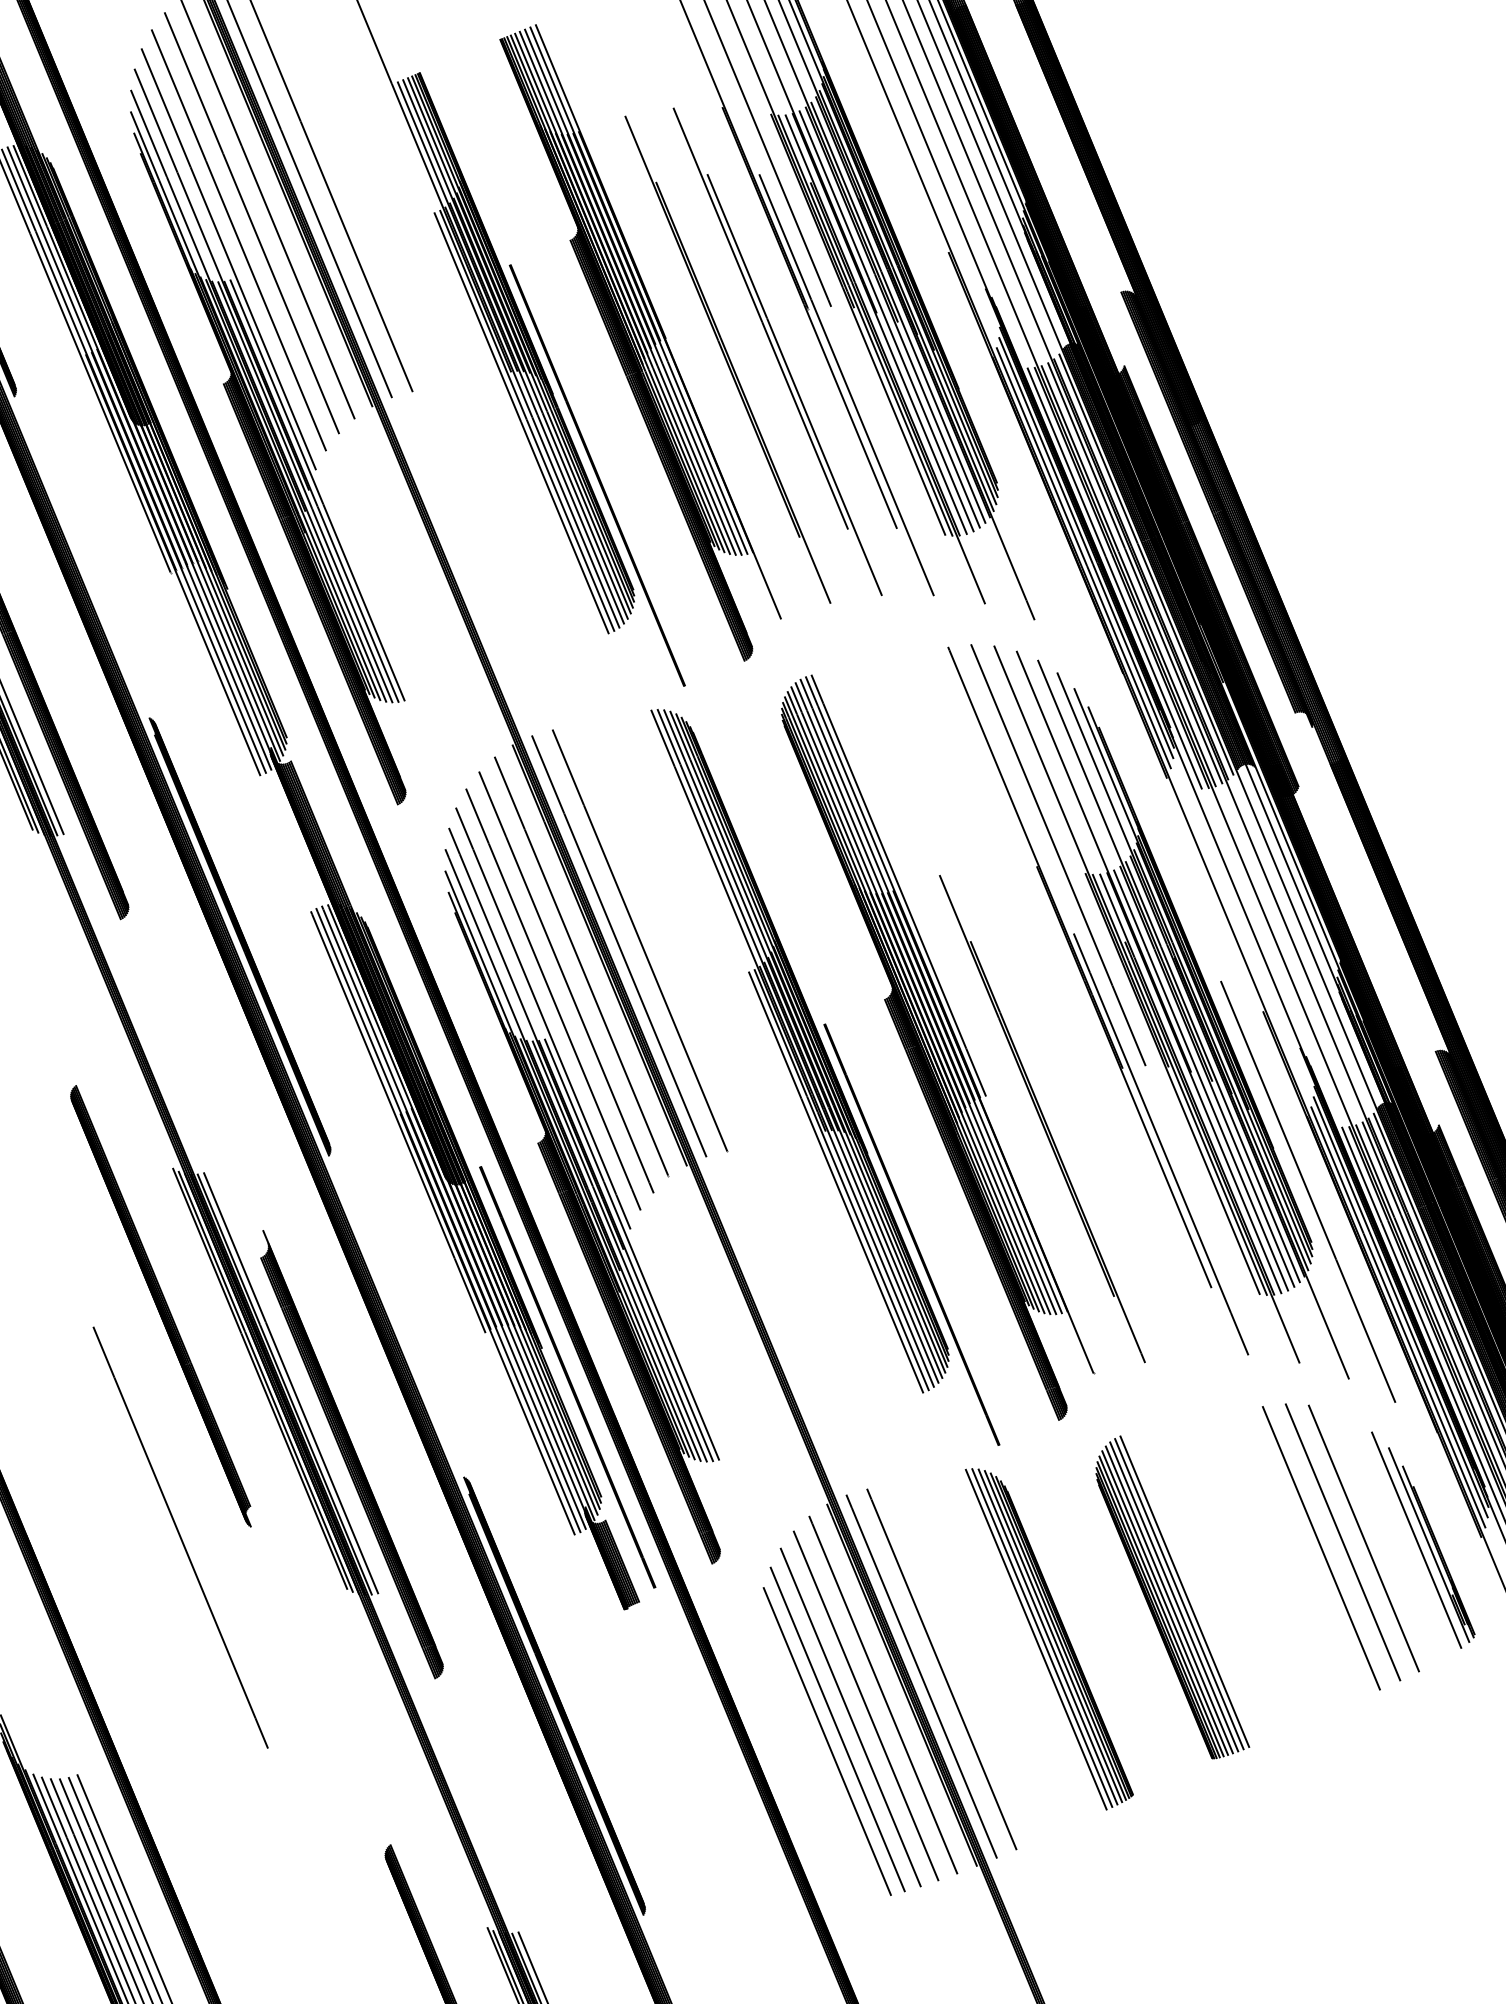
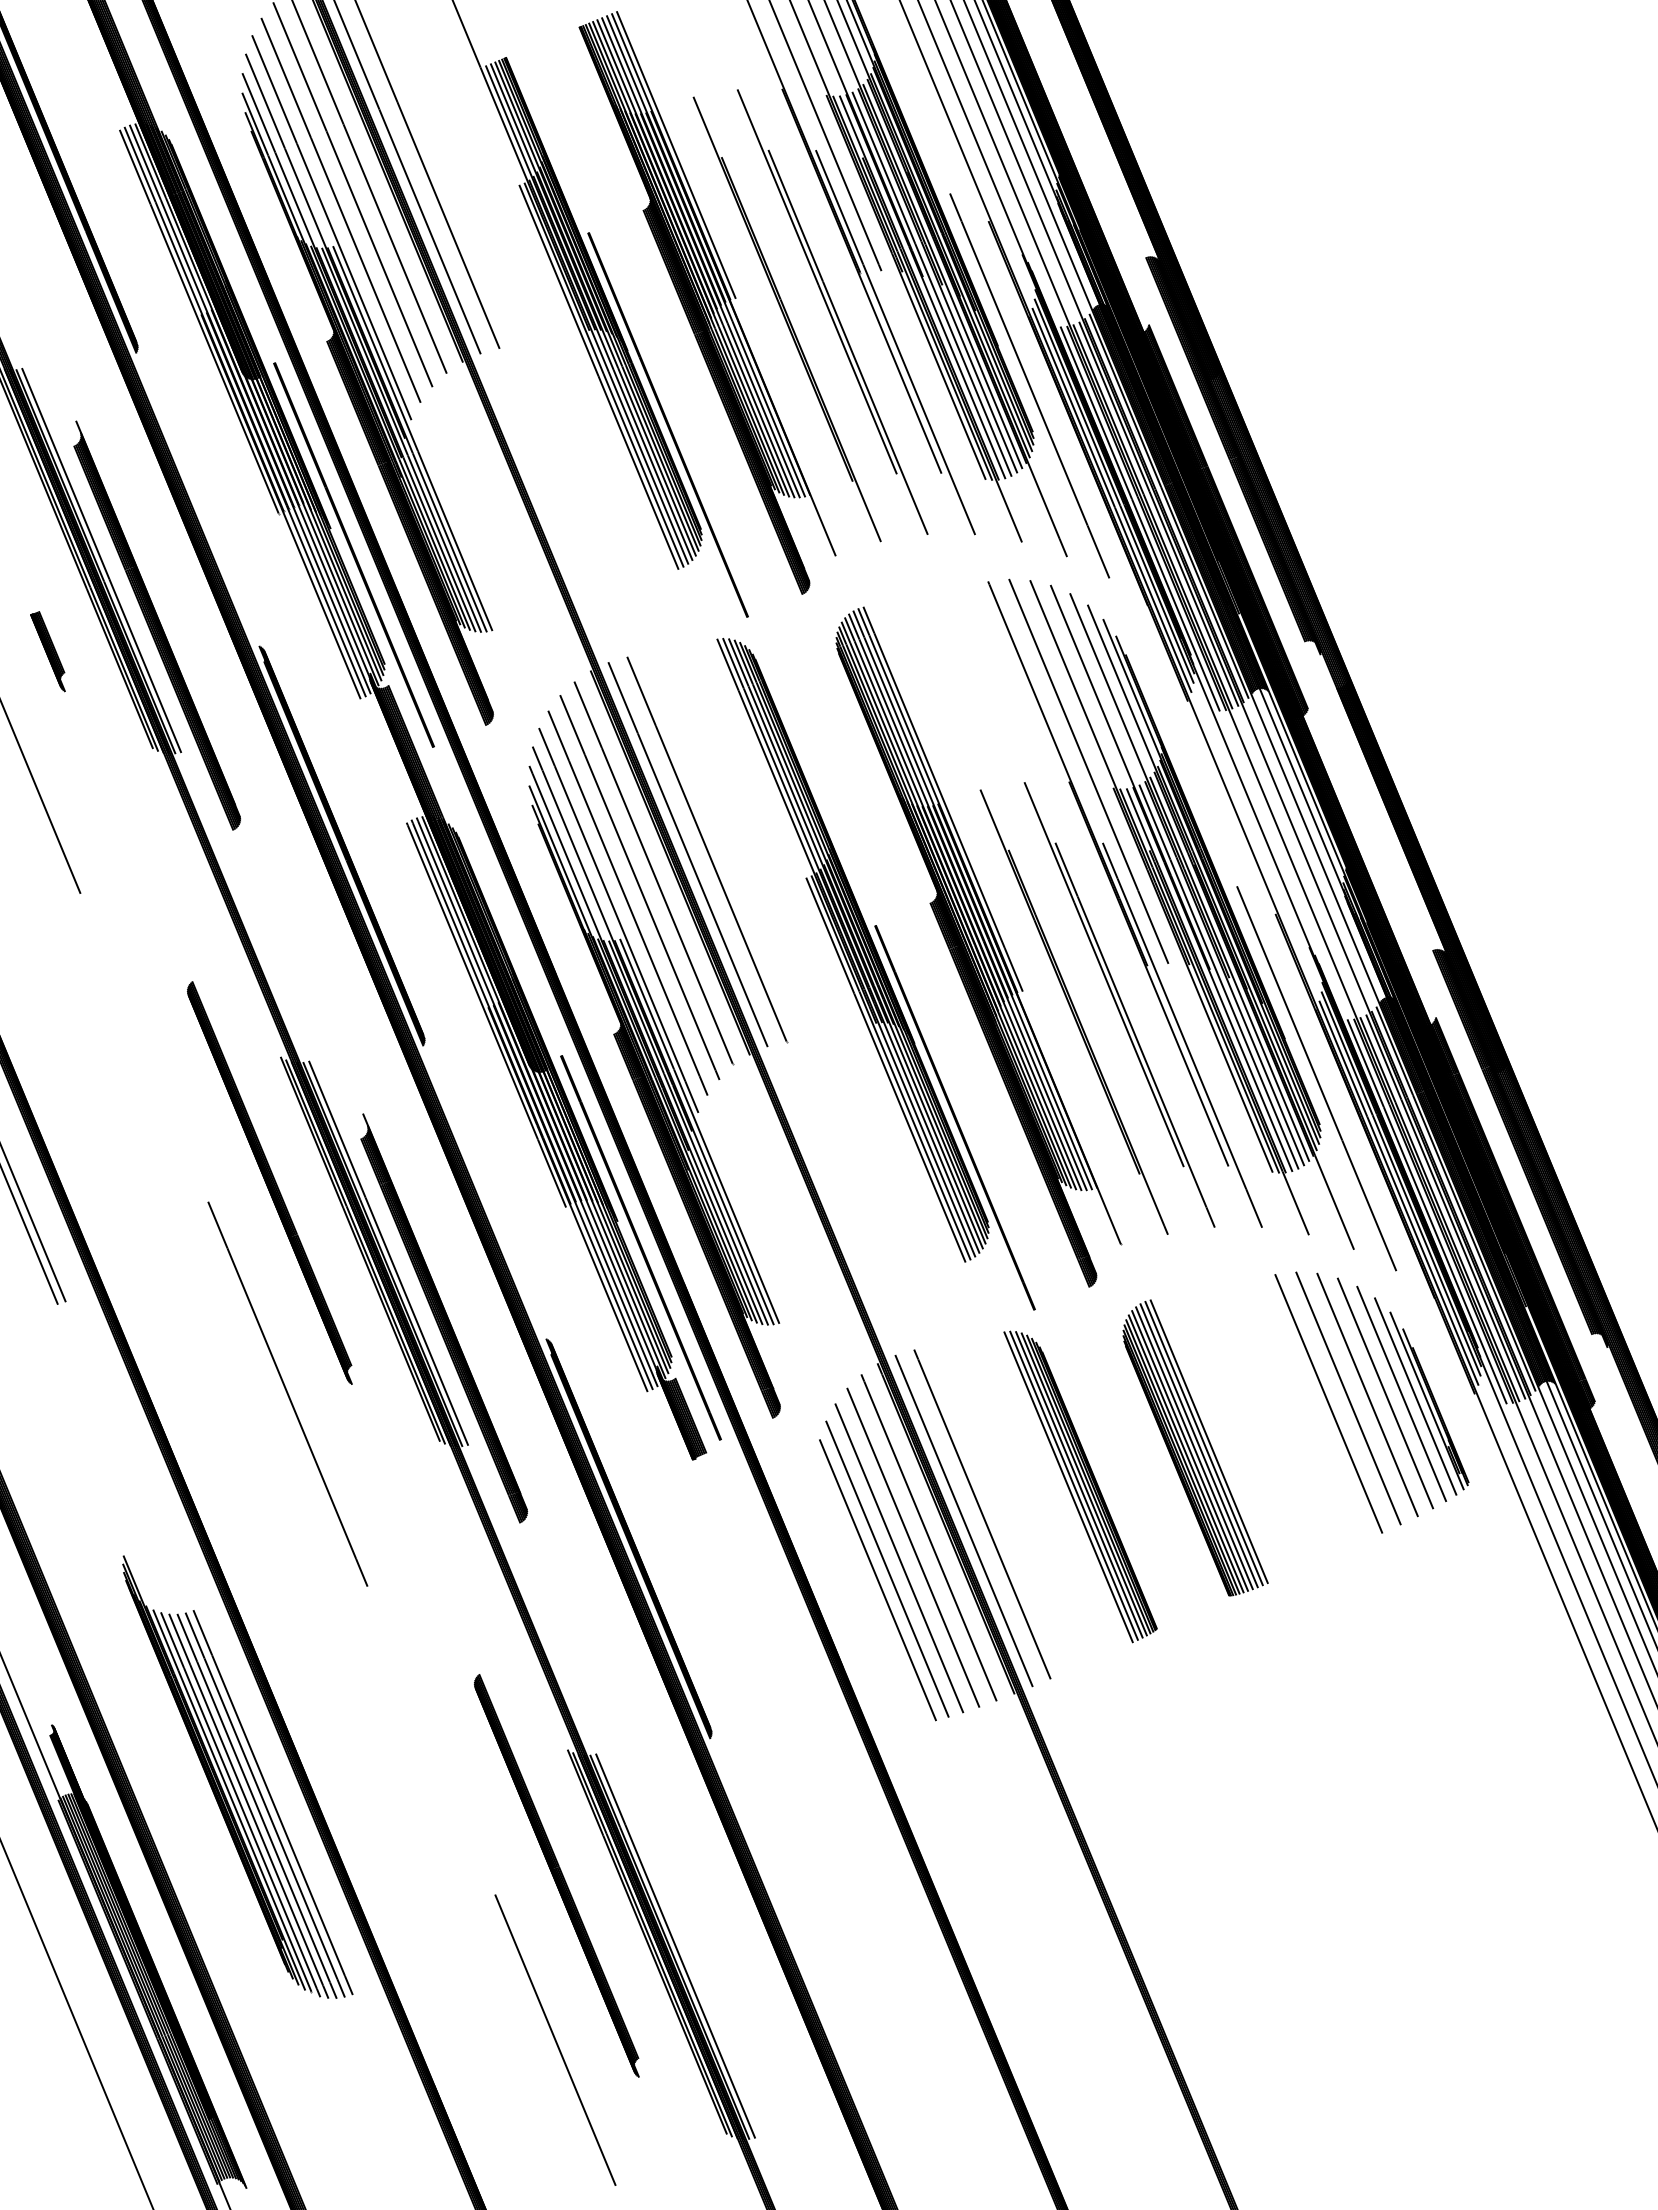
line: (605, 179) -> (675, 154), added
line: (993, 432) -> (1029, 385), added
line: (252, 617) -> (353, 554), added
part: (1092, 1110) -> (1119, 1004), added
line: (1383, 1536) -> (1385, 1393), added
line: (1401, 1536) -> (1401, 1393), added
line: (1190, 1589) -> (1209, 1441), added

